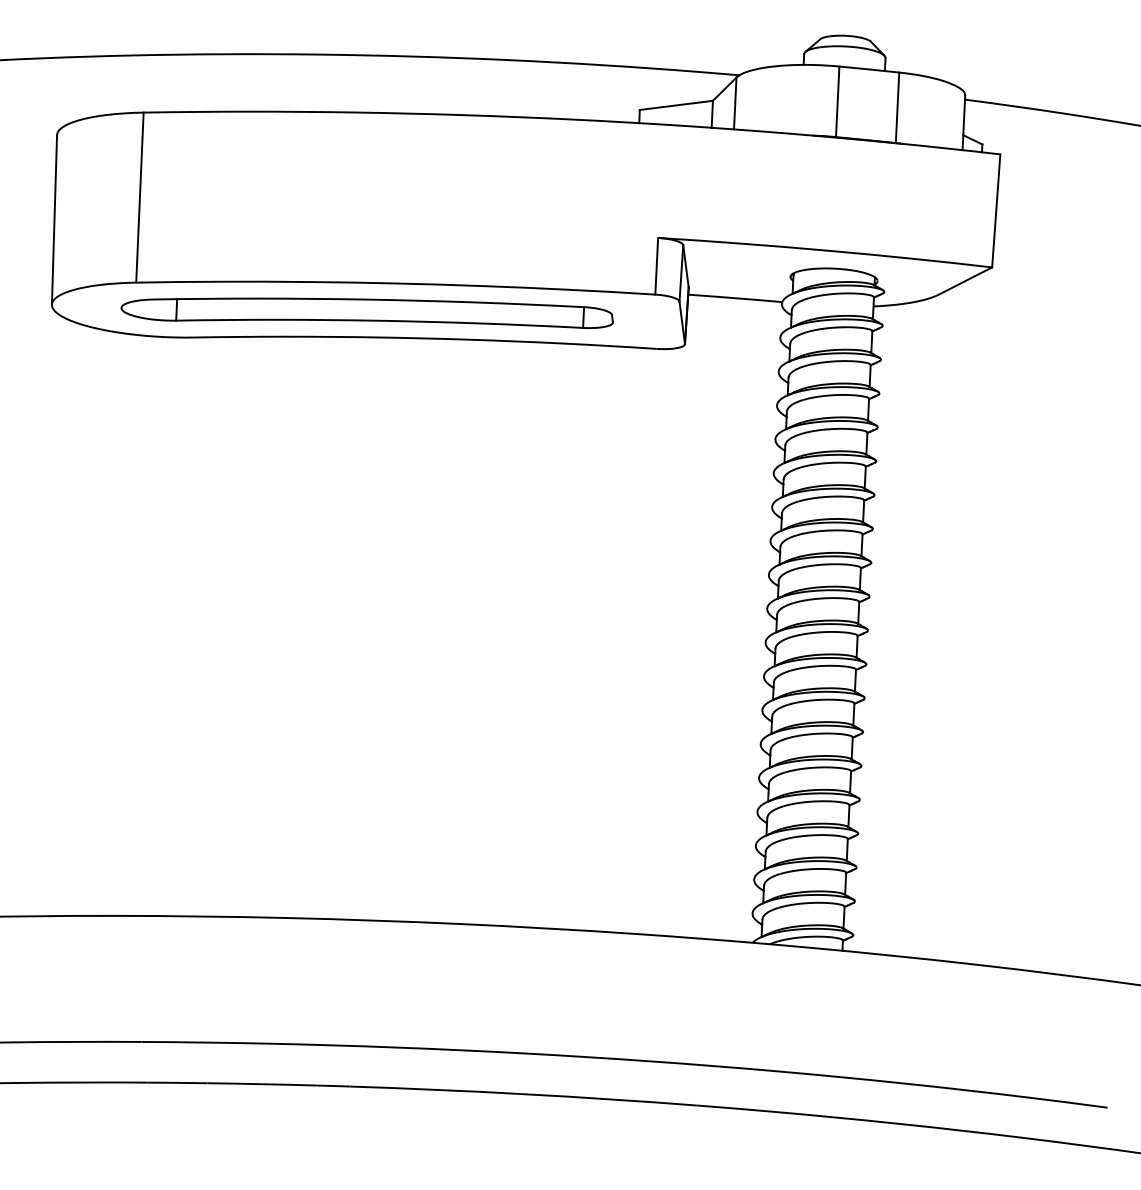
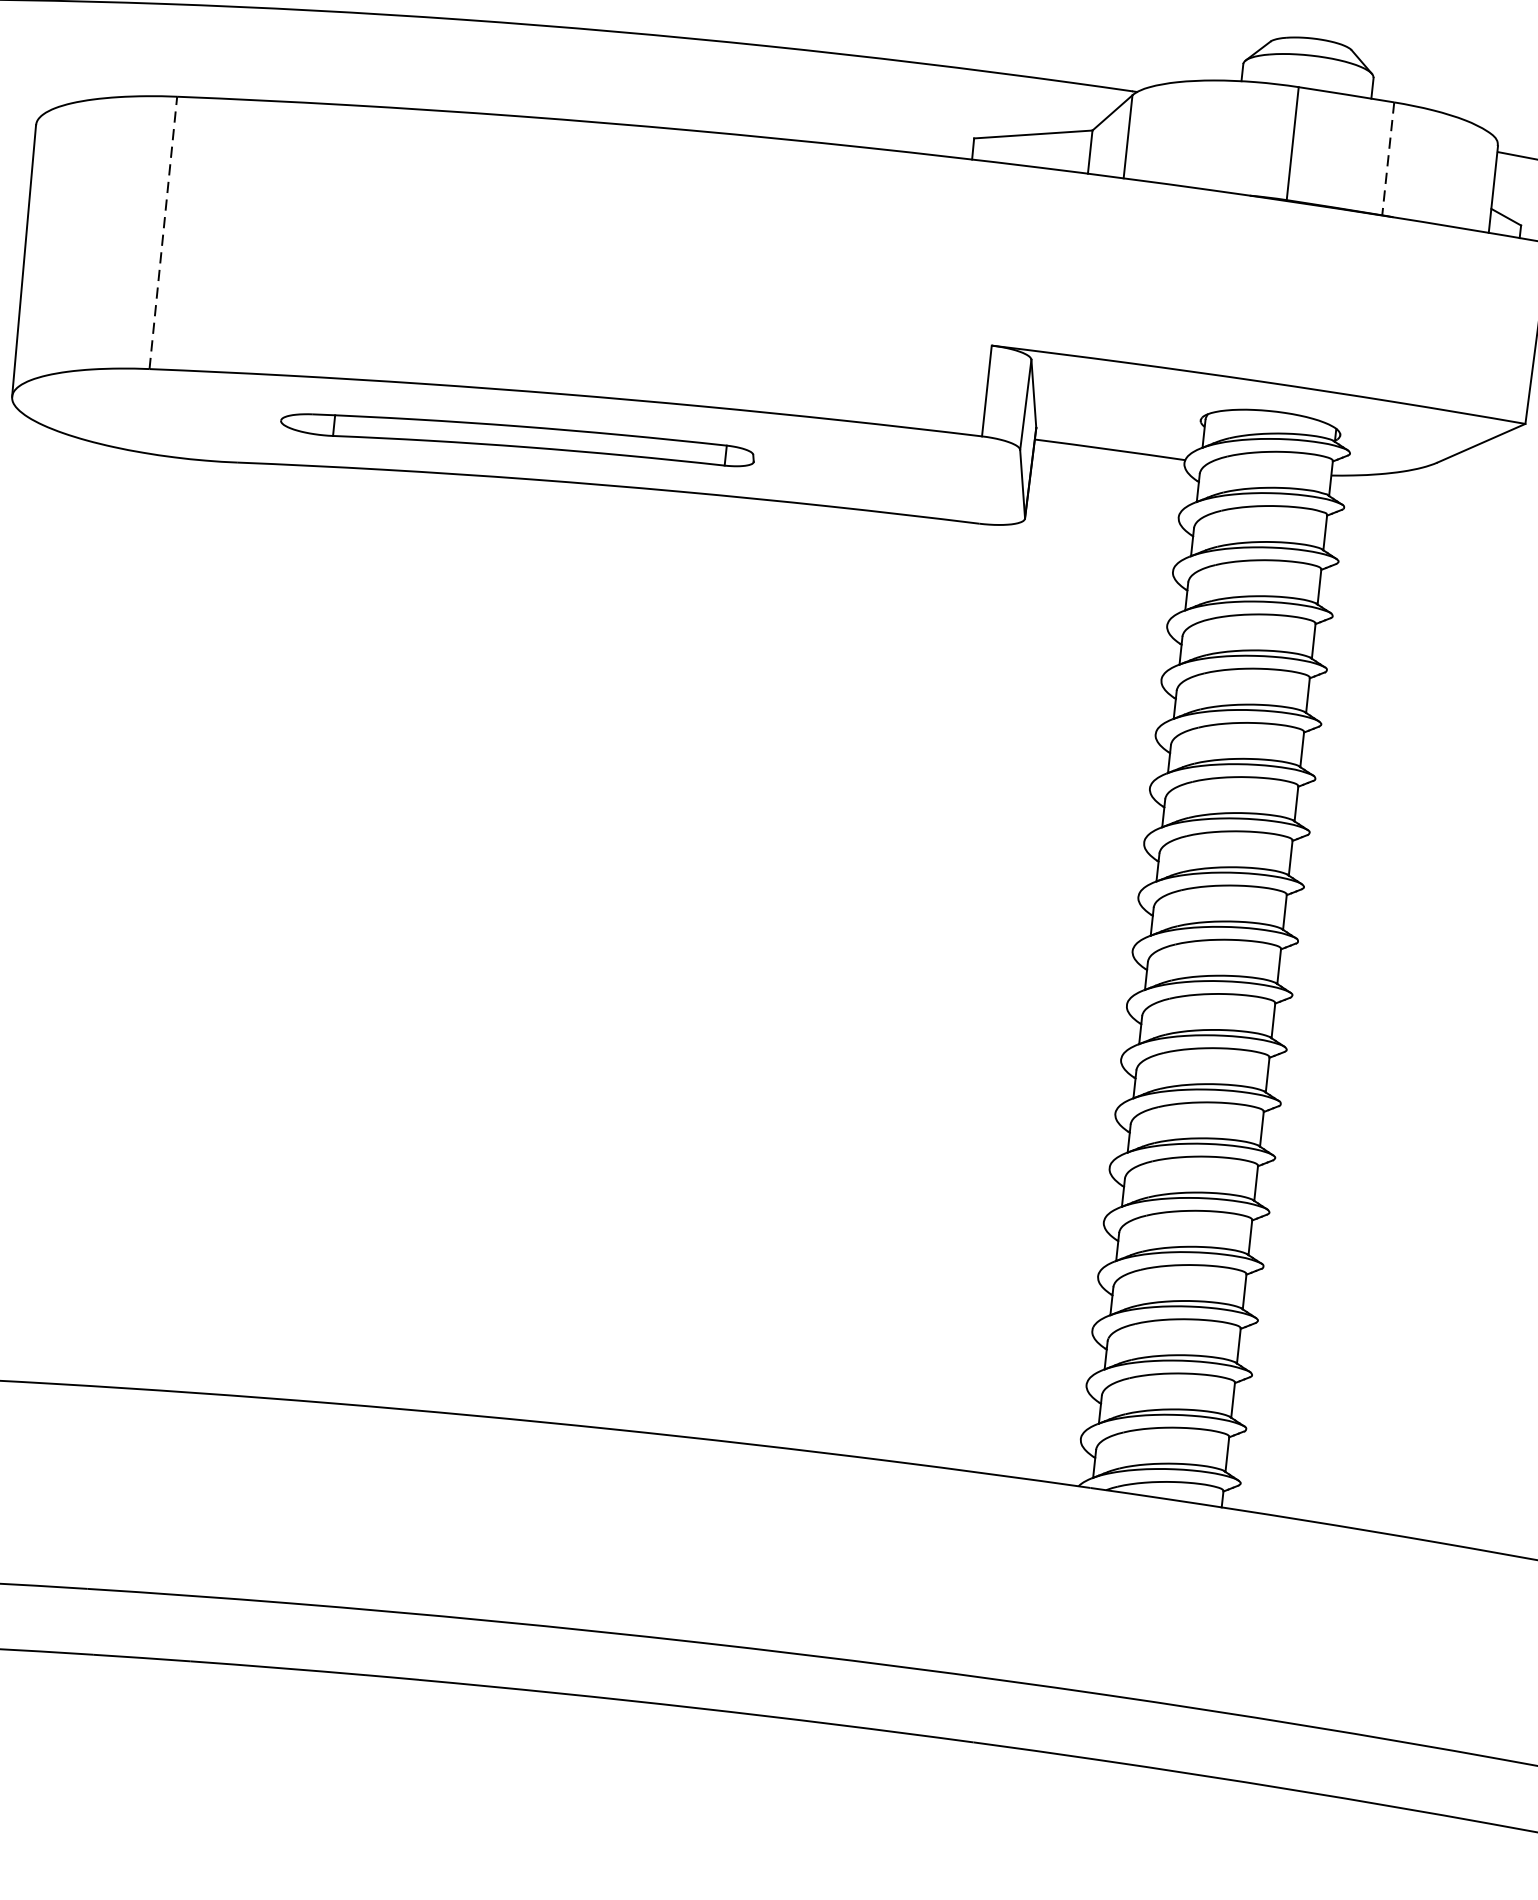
line: (897, 108) -> (1388, 159), solid -> dashed
line: (139, 197) -> (162, 232), solid -> dashed
part: (366, 312) -> (516, 438), size x0.6

